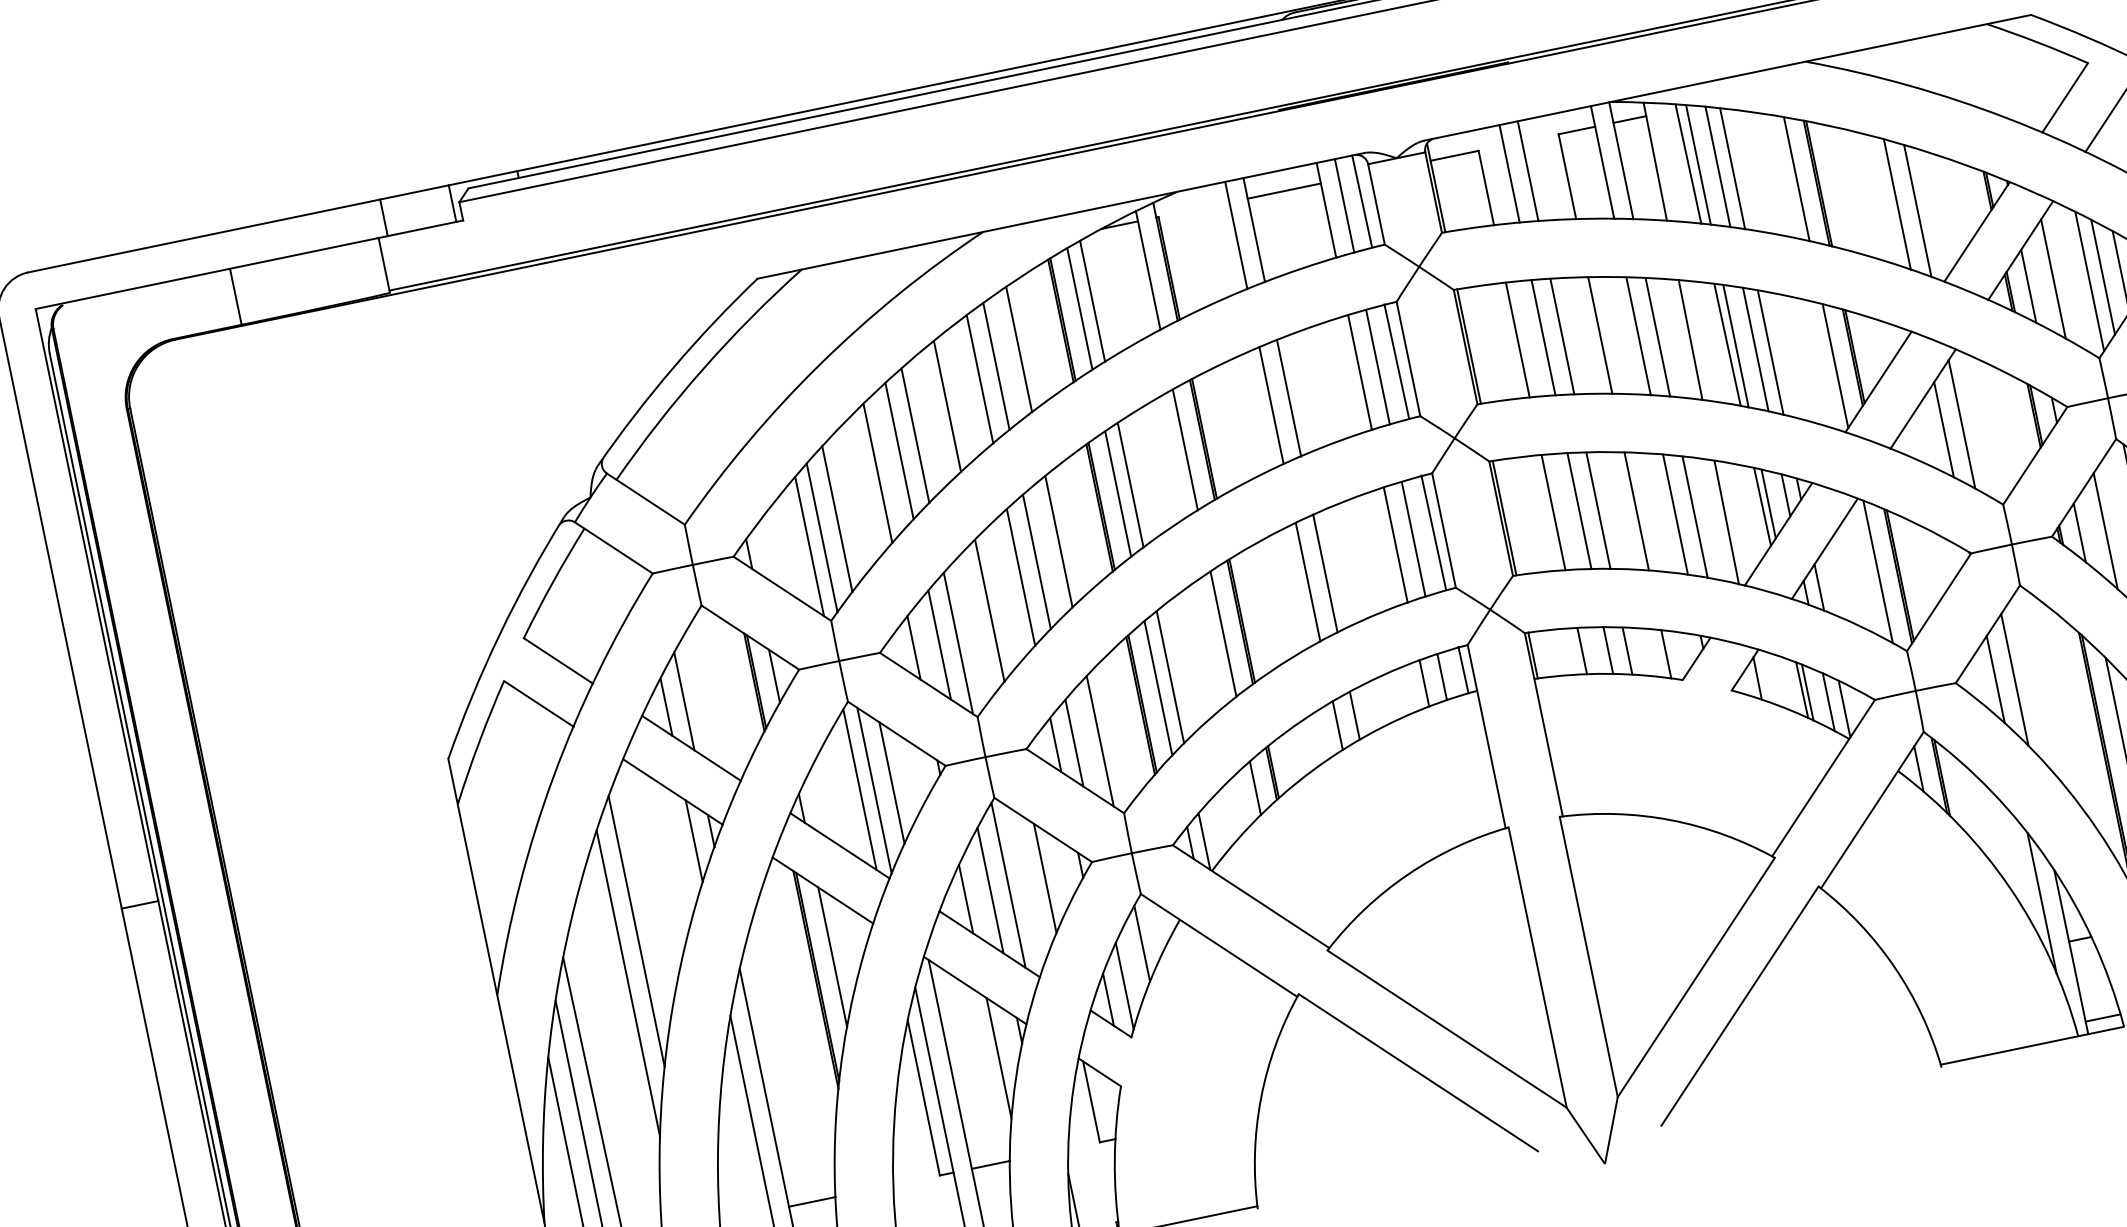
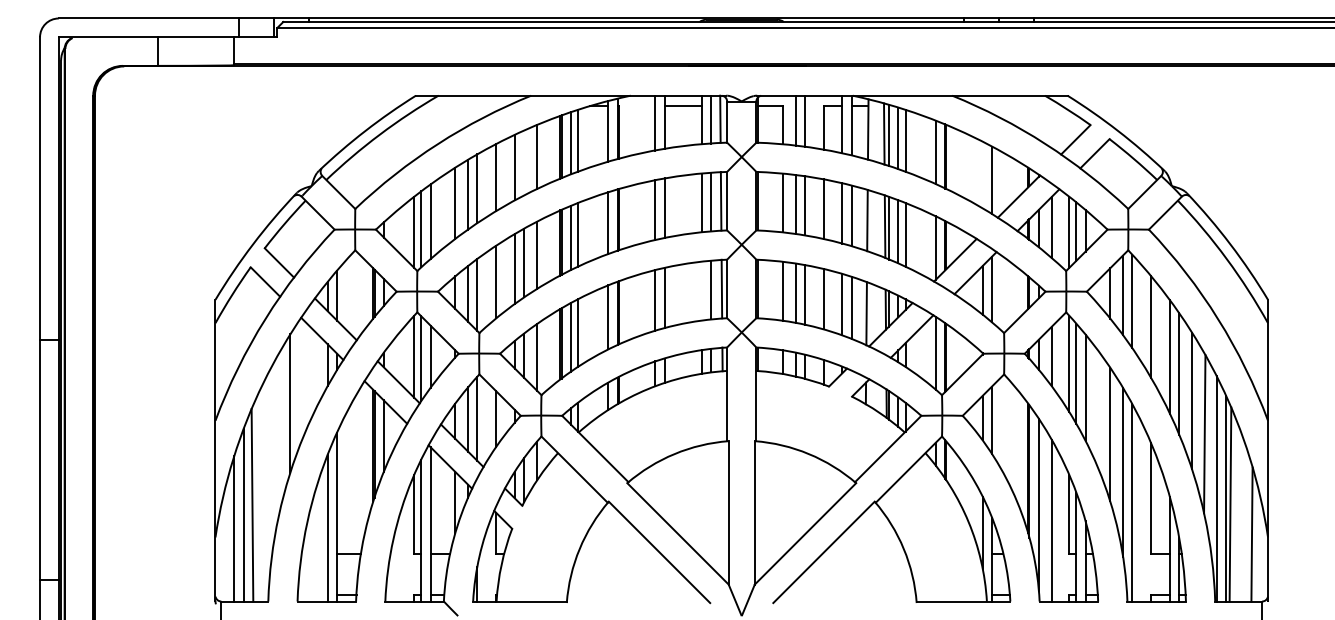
line: (1896, 203) -> (982, 174), removed
line: (996, 365) -> (524, 162), removed
line: (1396, 543) -> (702, 290), removed
line: (627, 984) -> (280, 428), removed

